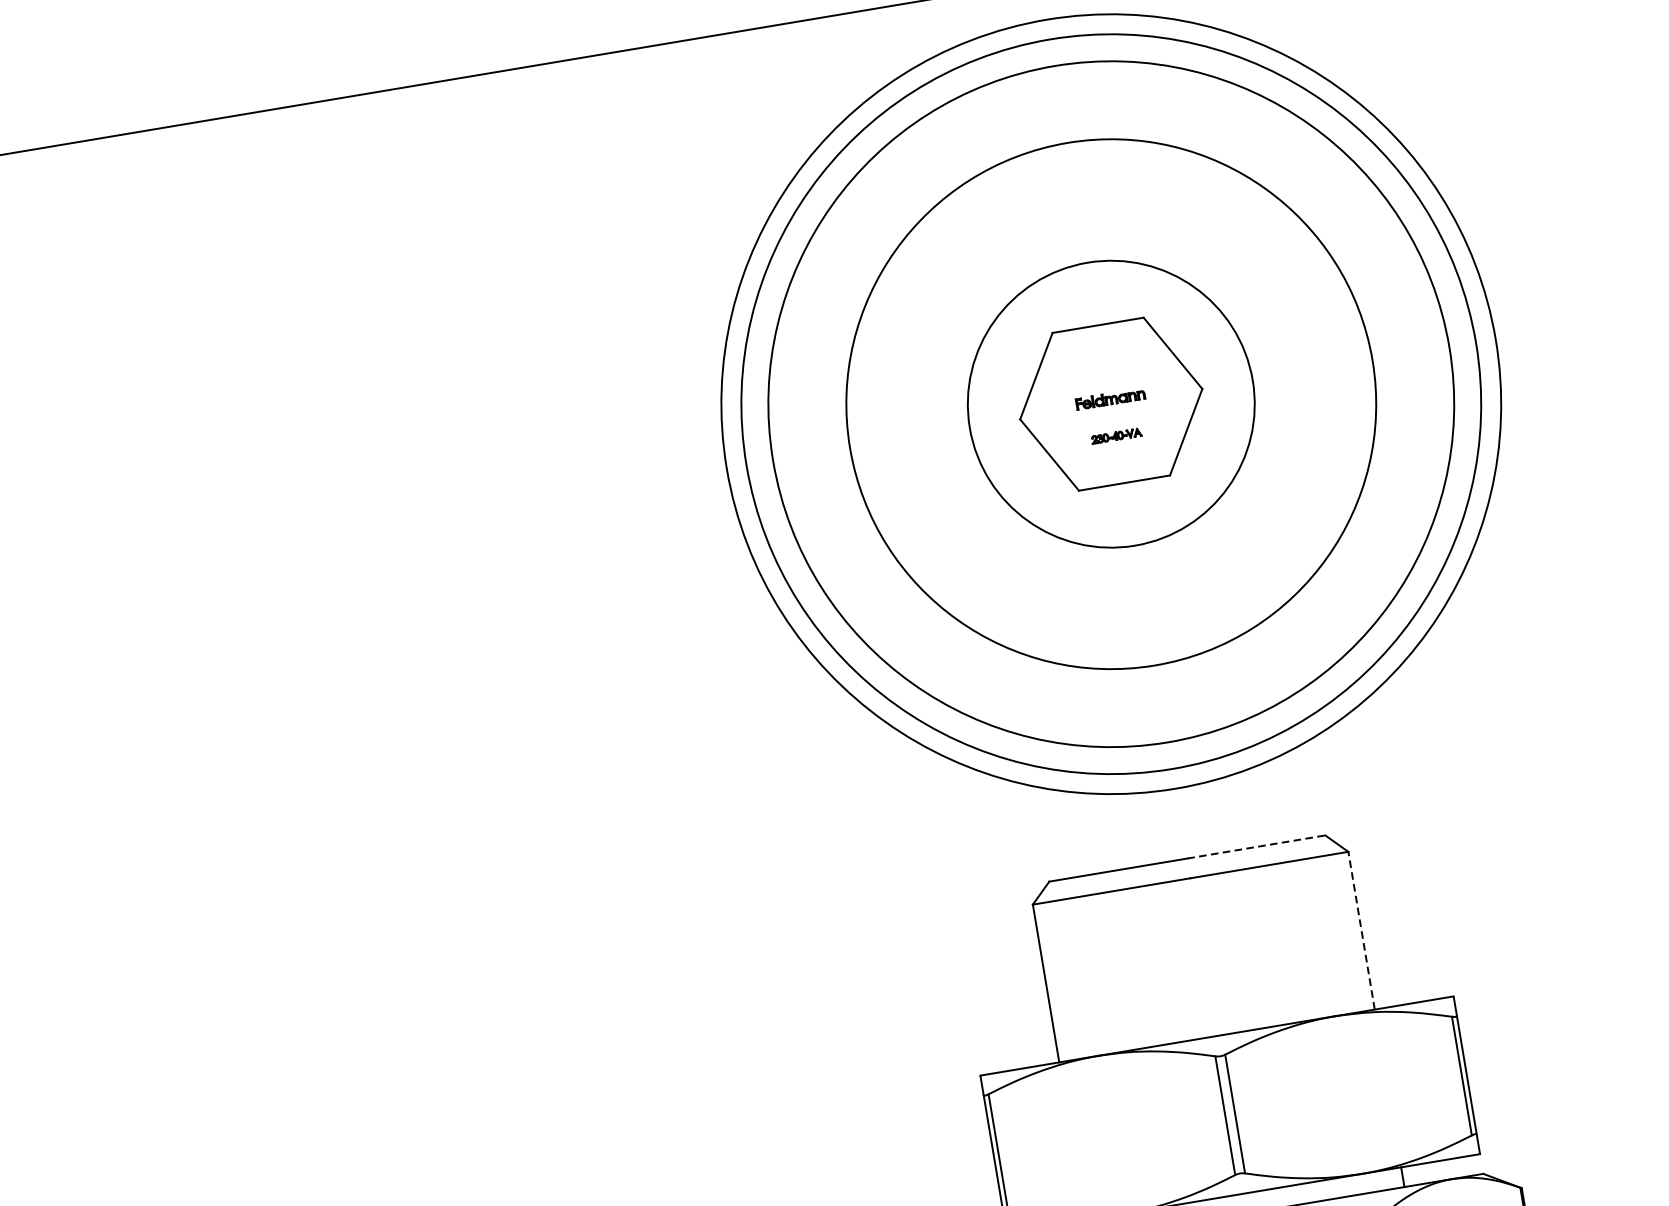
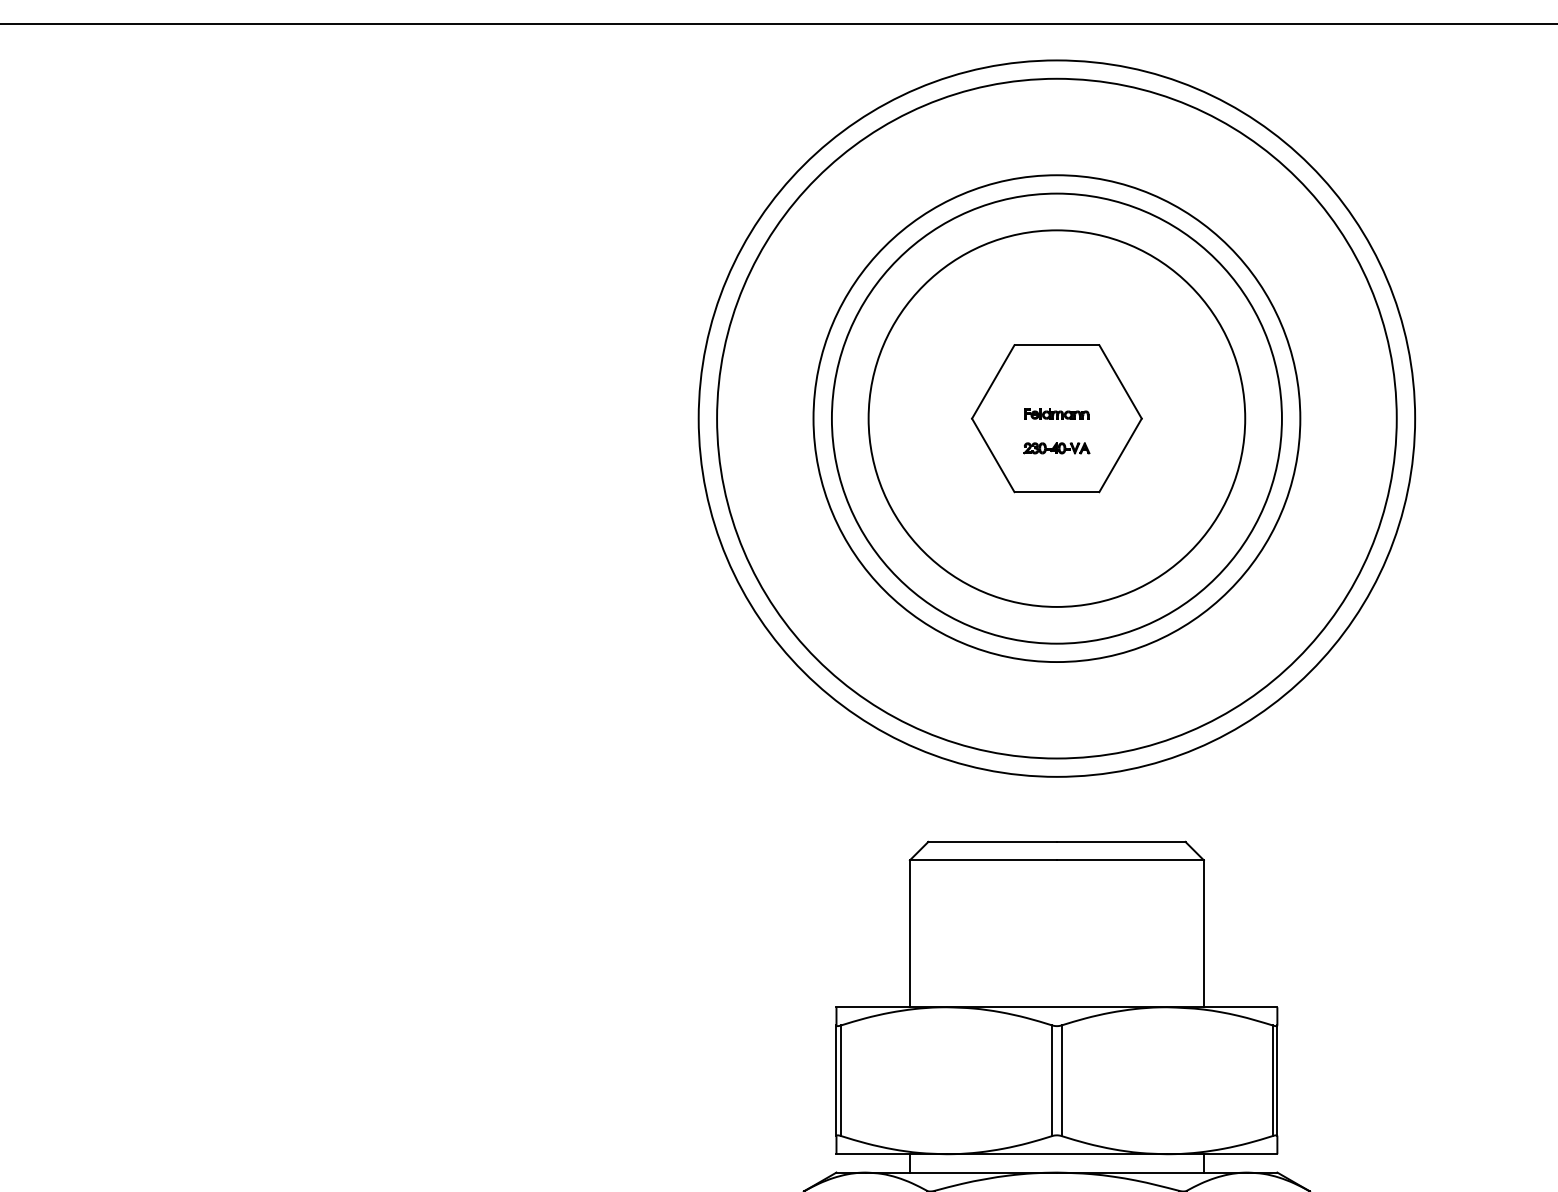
circle: (1110, 404) -> (1056, 418), size x0.71
circle: (1110, 404) -> (1056, 418), size x1.43
part: (1116, 436) -> (1056, 448), size x1.43
line: (1256, 846) -> (1121, 841), dashed -> solid
line: (1361, 930) -> (1203, 933), dashed -> solid

